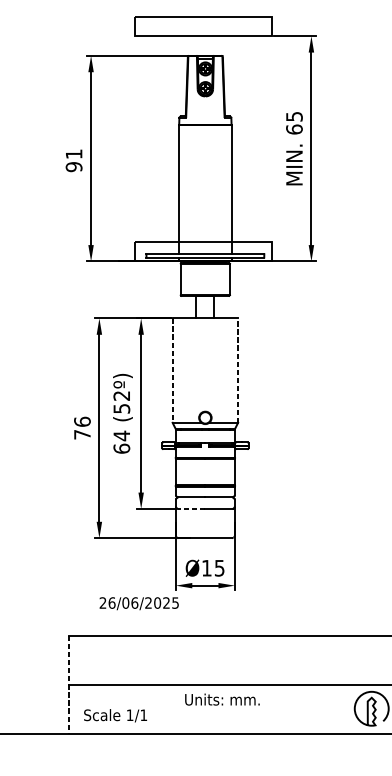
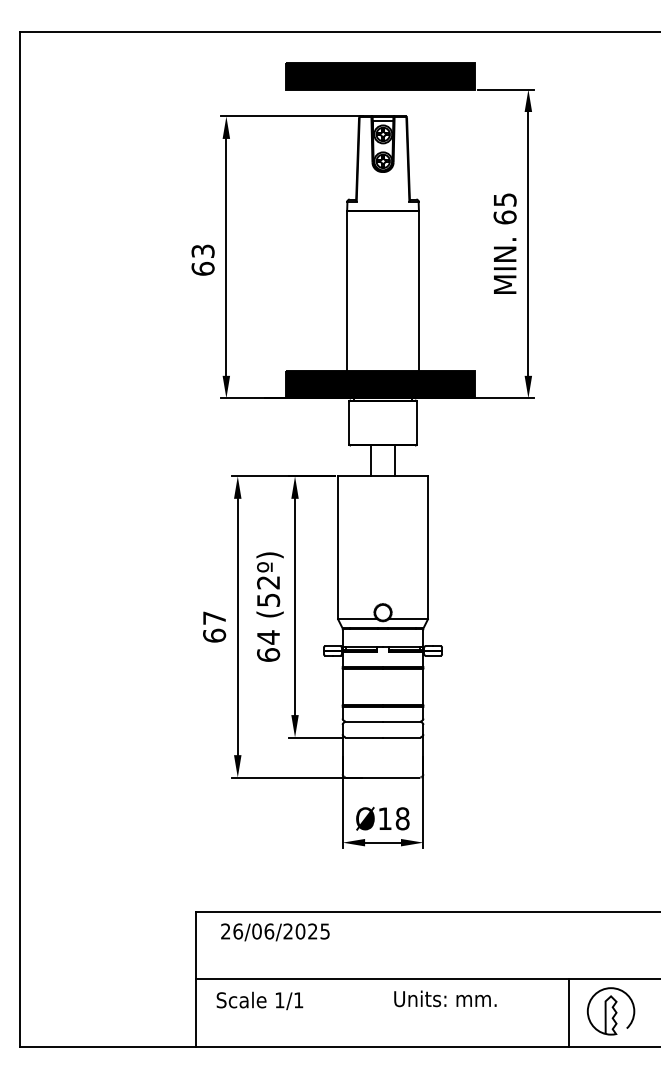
fill: (203, 25) -> (380, 75), added
text: (73, 160) -> (202, 259), 91 -> 63
fill: (203, 251) -> (380, 384), added
line: (172, 370) -> (338, 547), dashed -> solid
line: (237, 370) -> (427, 547), dashed -> solid
text: (82, 427) -> (214, 626), 76 -> 67
line: (191, 508) -> (364, 737), dashed -> solid
text: (219, 568) -> (402, 818), Ø15 -> Ø18
text: (139, 603) -> (275, 932), moved
line: (69, 685) -> (196, 979), dashed -> solid
text: (222, 699) -> (445, 998), moved
line: (340, 709) -> (568, 1012), added
text: (115, 715) -> (259, 1000), moved

